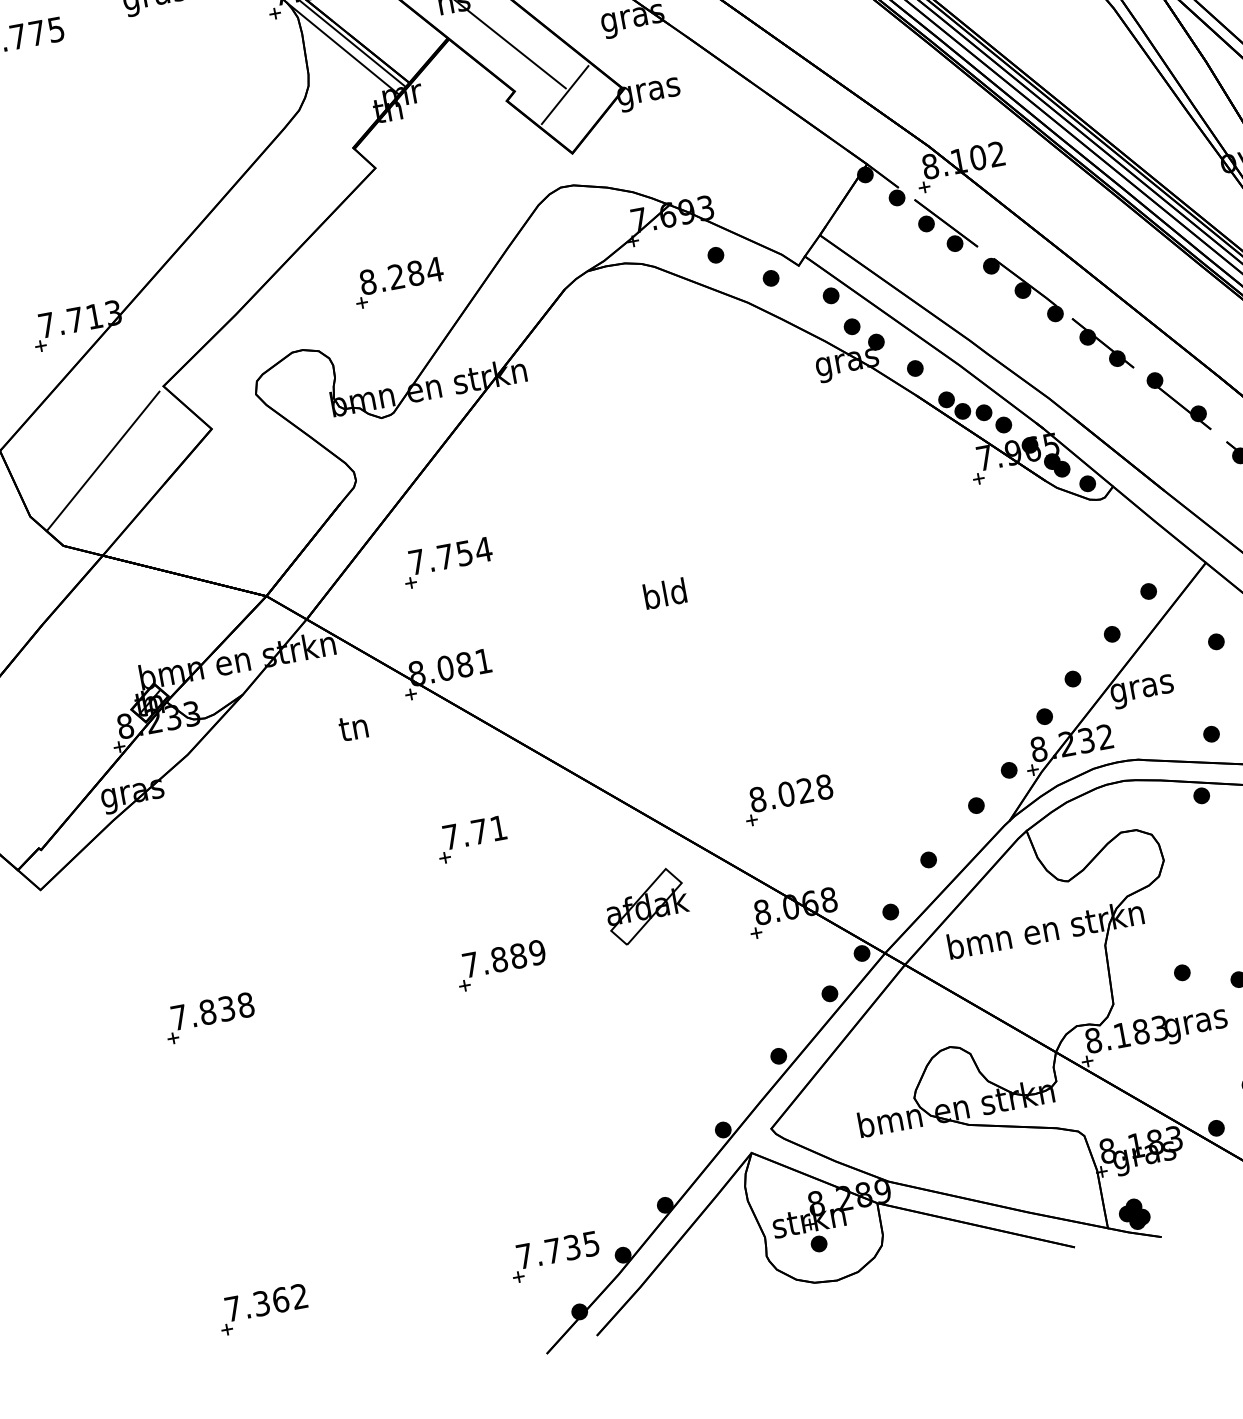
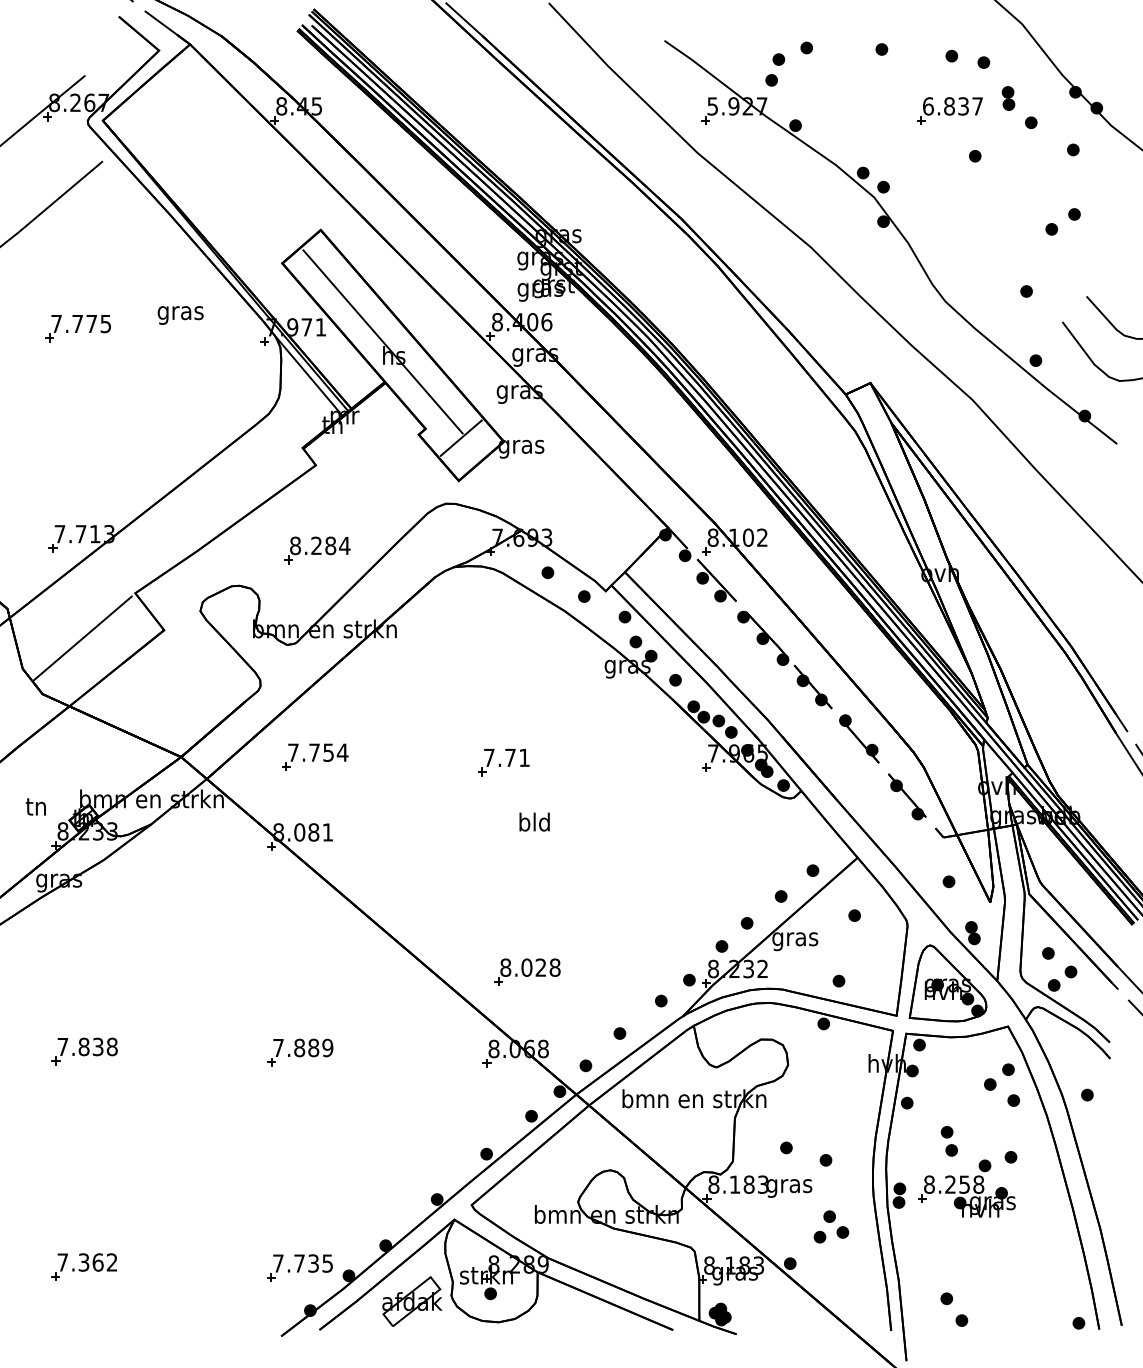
text: (664, 592) -> (534, 821), moved
text: (352, 727) -> (35, 806), moved
part: (471, 839) -> (503, 762), moved
part: (647, 906) -> (412, 1301), moved

